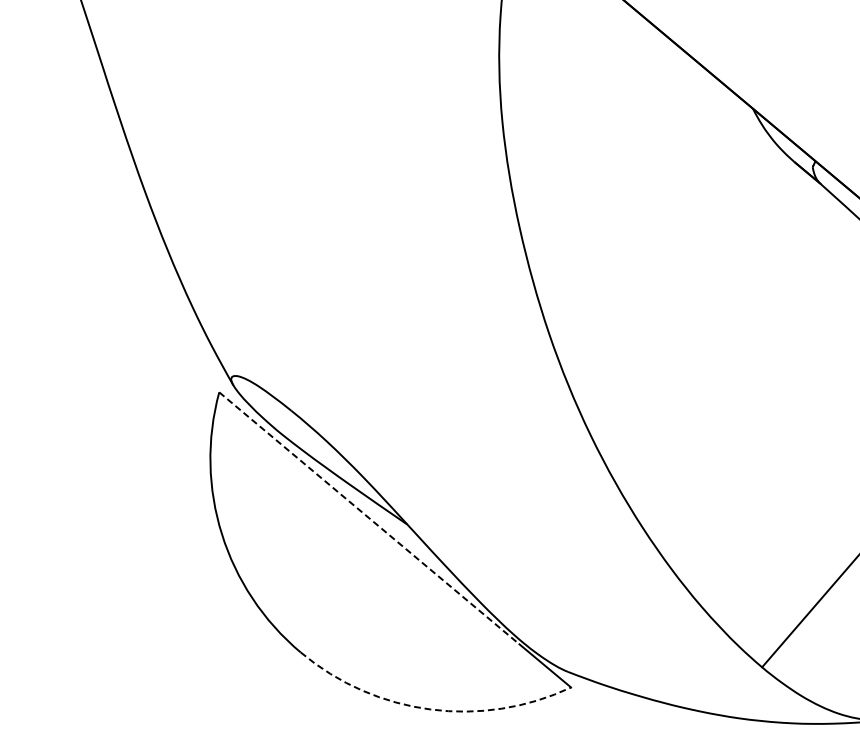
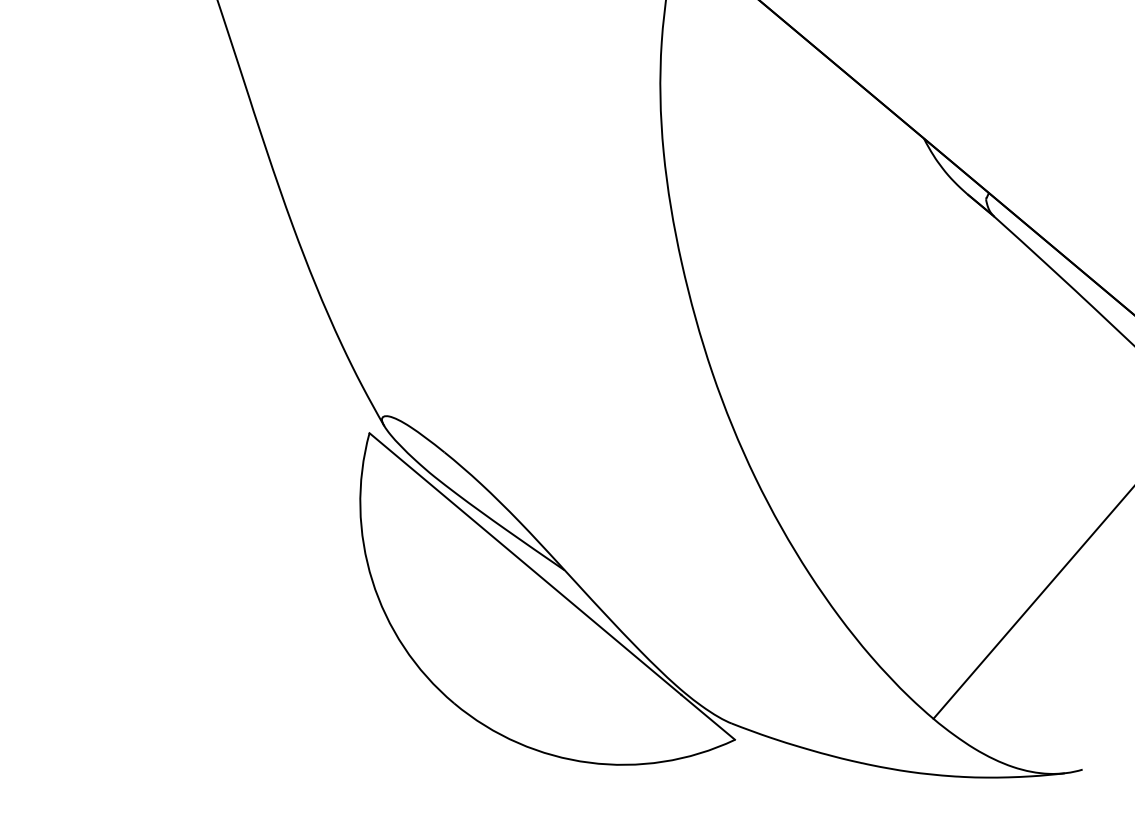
line: (369, 518) -> (525, 564), dashed -> solid
arc: (431, 709) -> (589, 762), dashed -> solid

